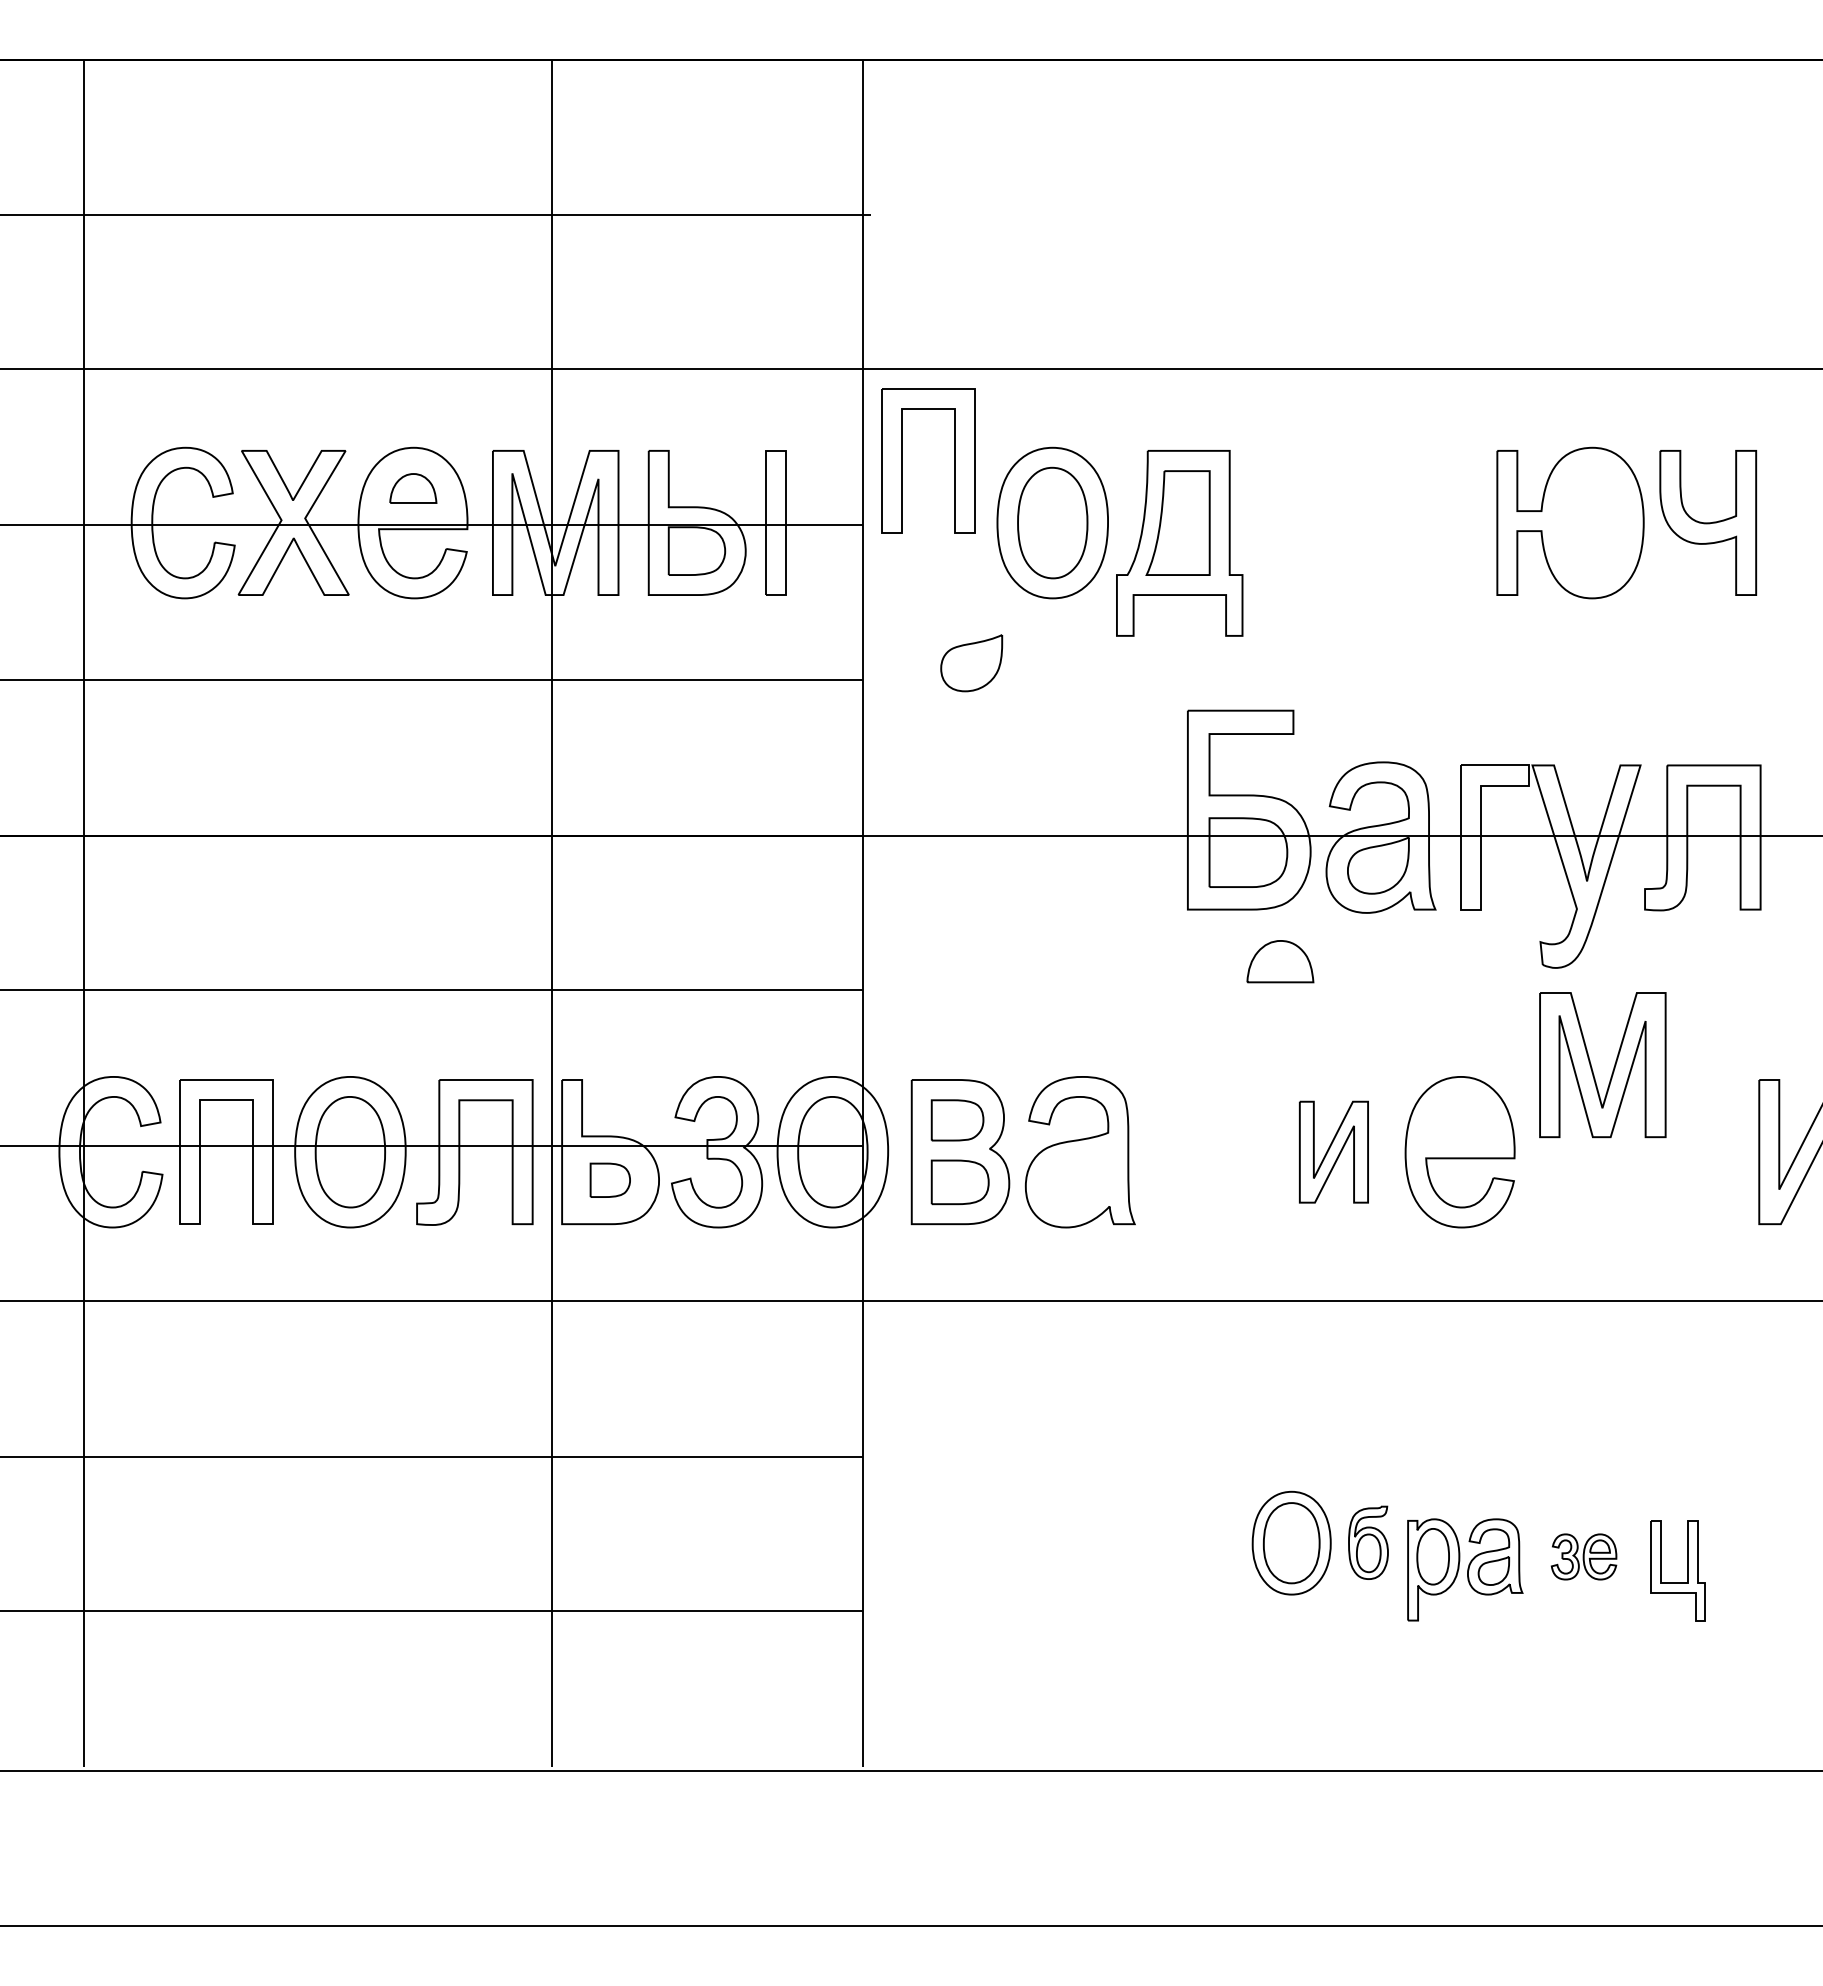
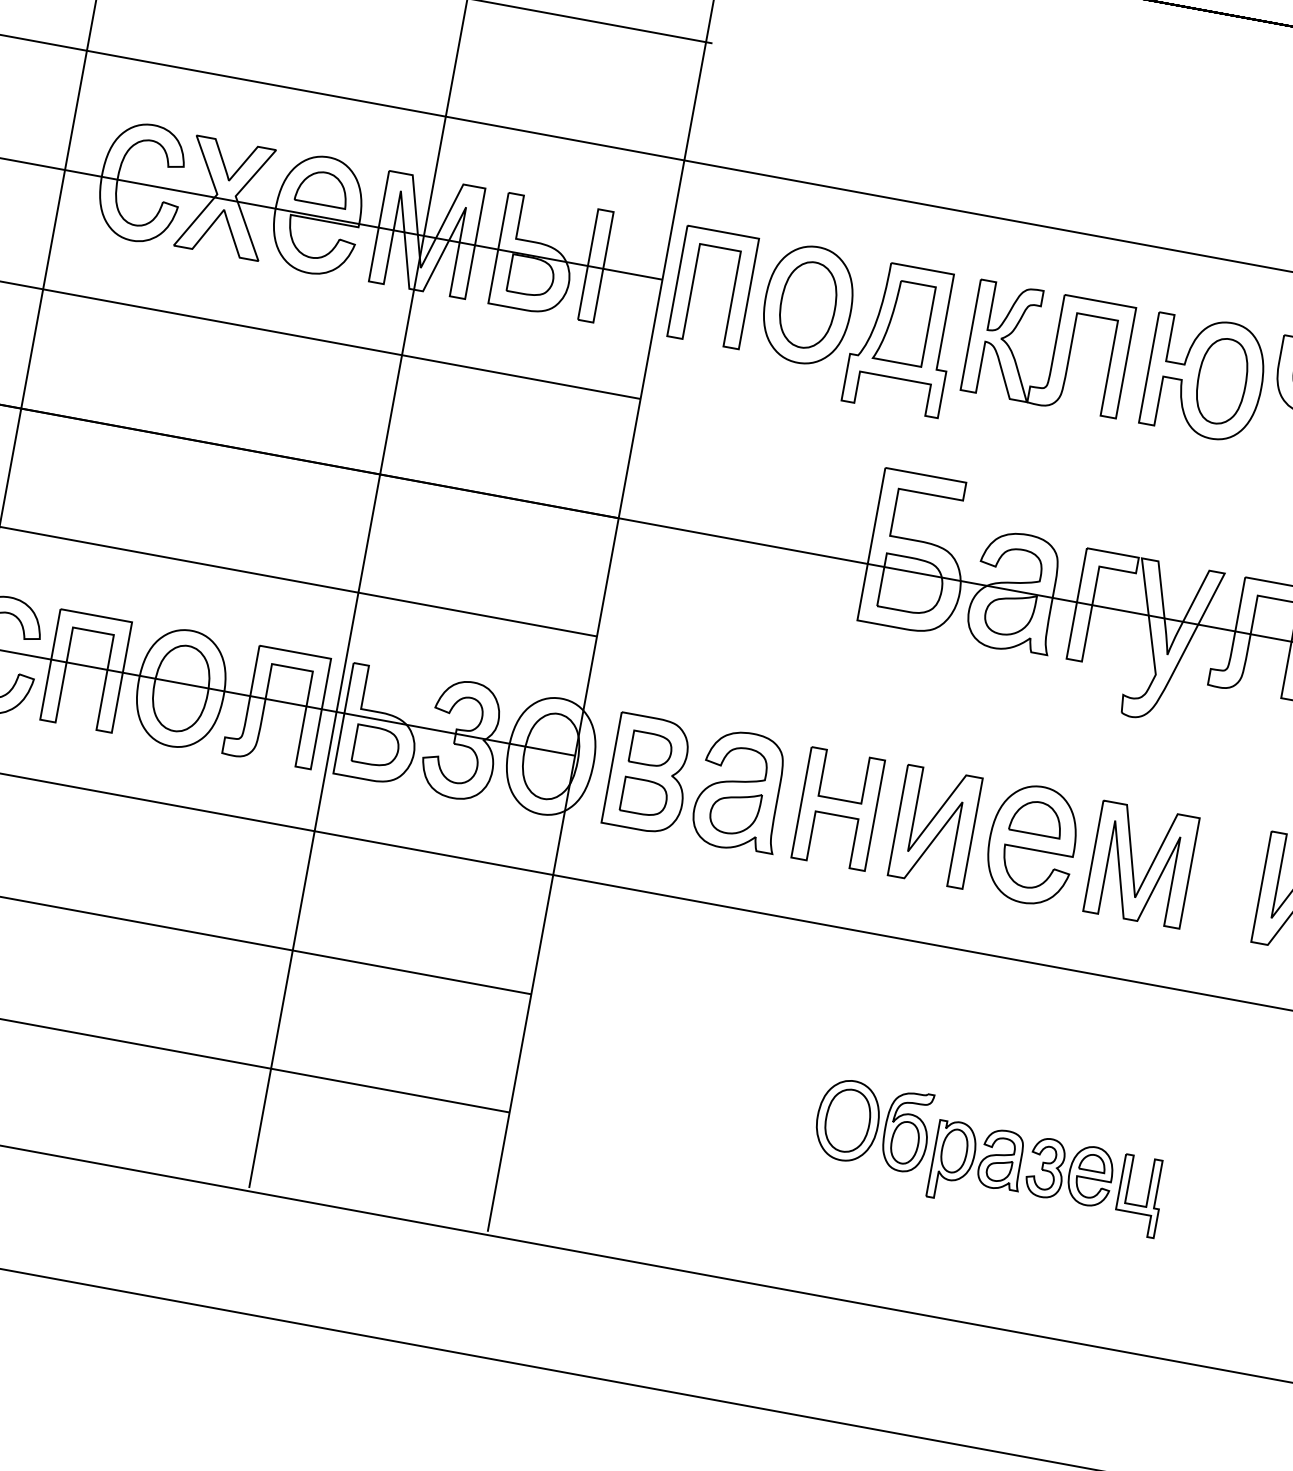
part: (902, 460) -> (693, 283), moved
part: (413, 488) -> (322, 188), size x1.43
part: (1373, 523) -> (1054, 350), added
part: (1592, 523) -> (1221, 381), added
part: (971, 663) -> (734, 812), moved
part: (1280, 961) -> (1037, 818), moved
part: (1592, 1067) -> (1133, 865), moved
part: (1206, 1151) -> (837, 808), added
part: (1333, 1152) -> (934, 827), size x1.43
part: (610, 1180) -> (376, 746), size x1.43
part: (1368, 1542) -> (906, 1131), size x1.43
part: (1583, 1556) -> (1069, 1172), size x1.67

